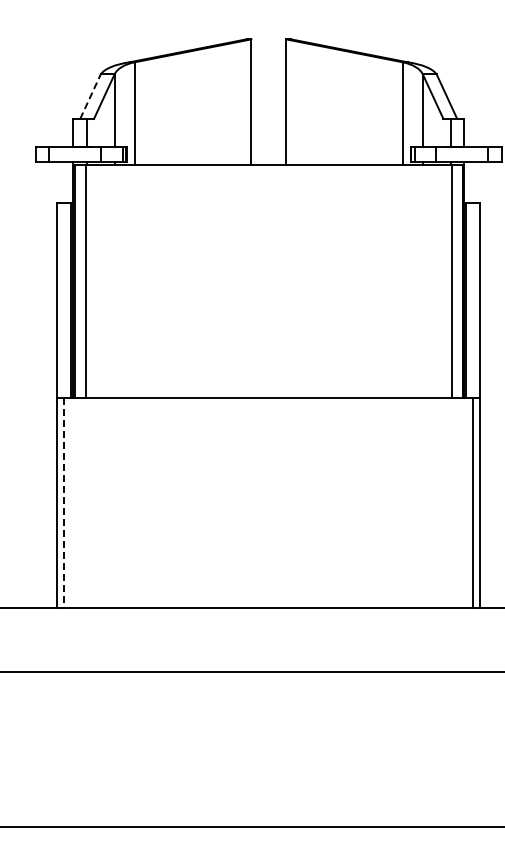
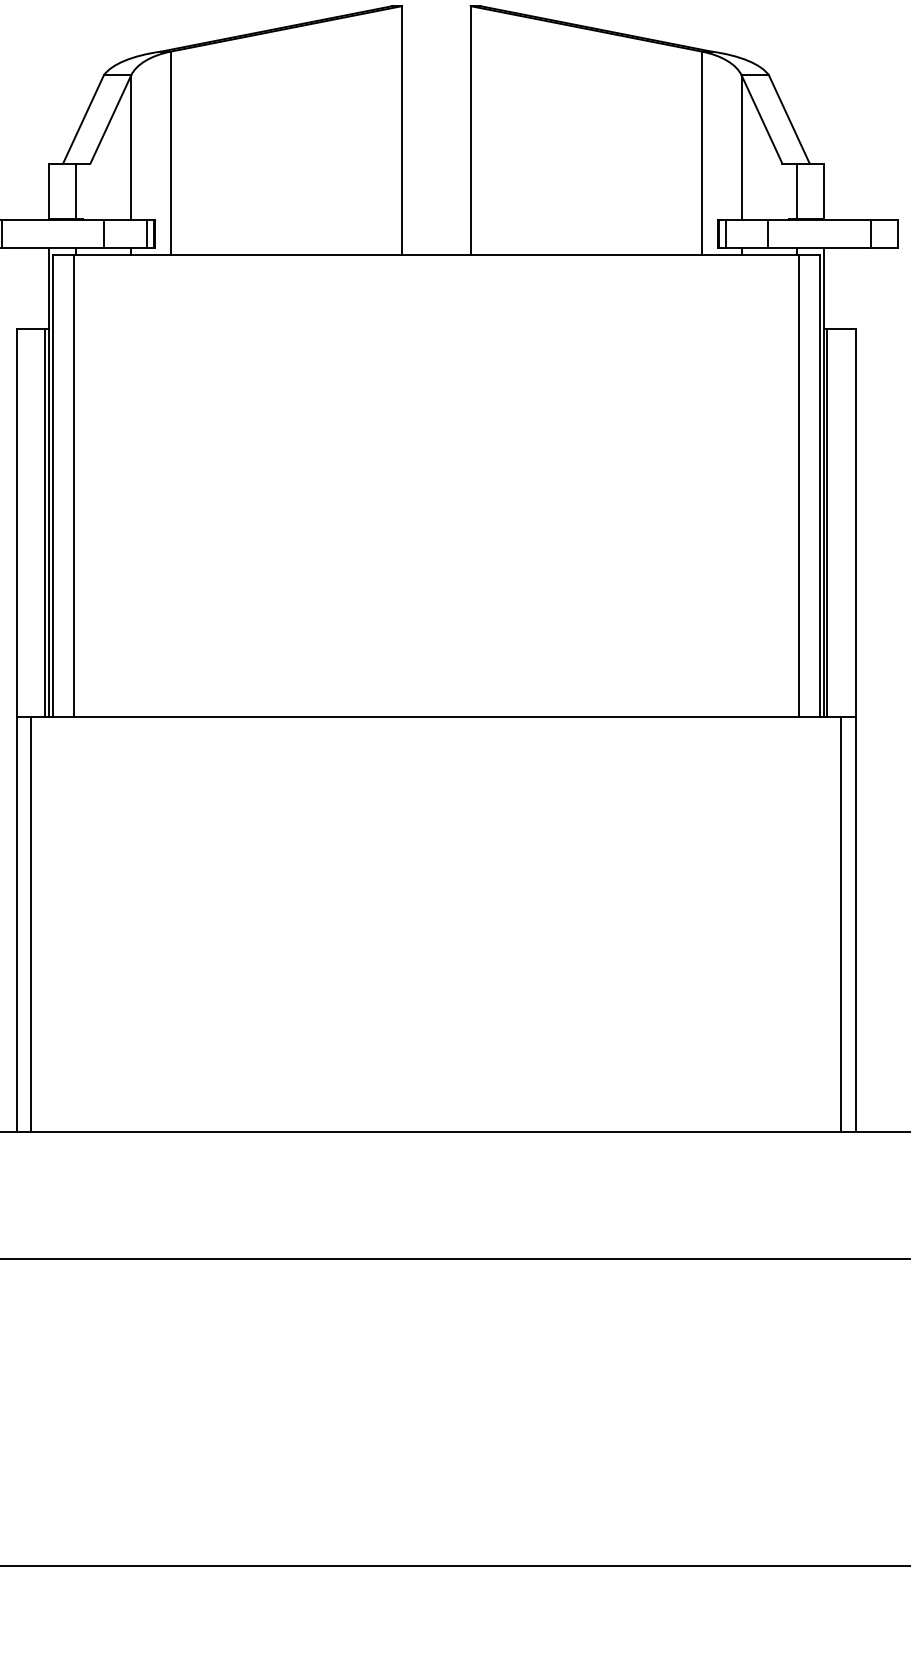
line: (90, 96) -> (83, 119), dashed -> solid
line: (64, 503) -> (31, 925), dashed -> solid

